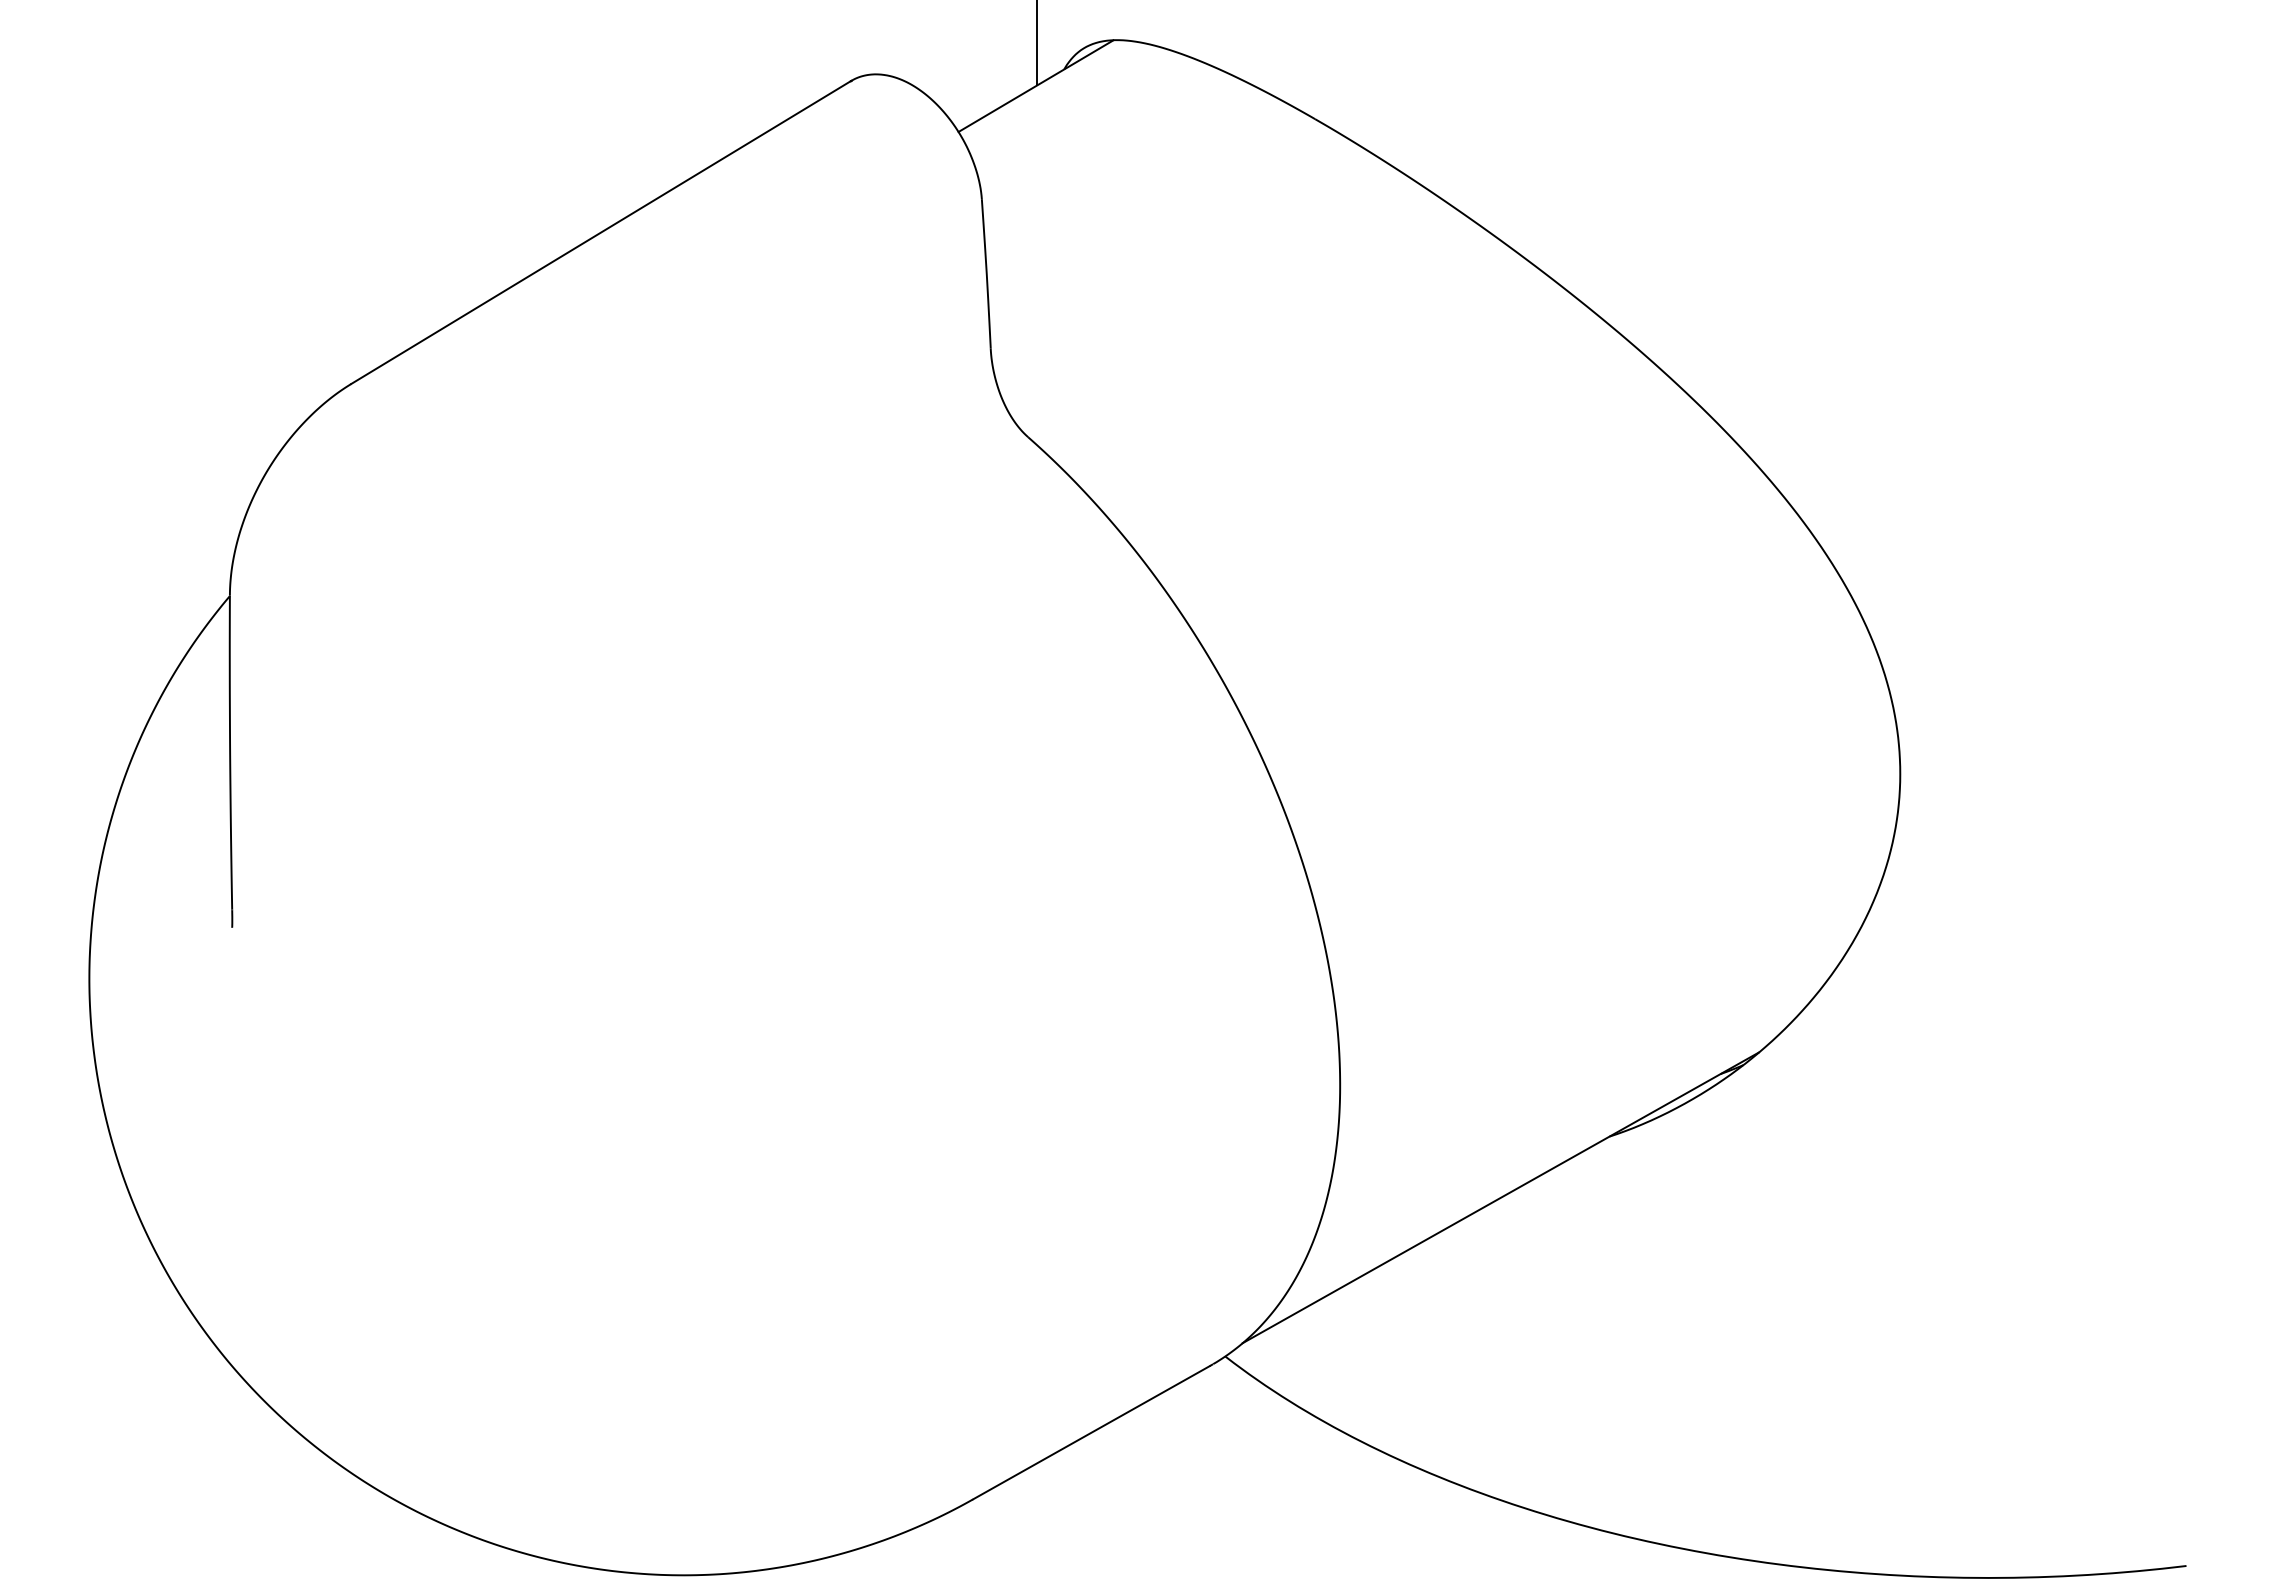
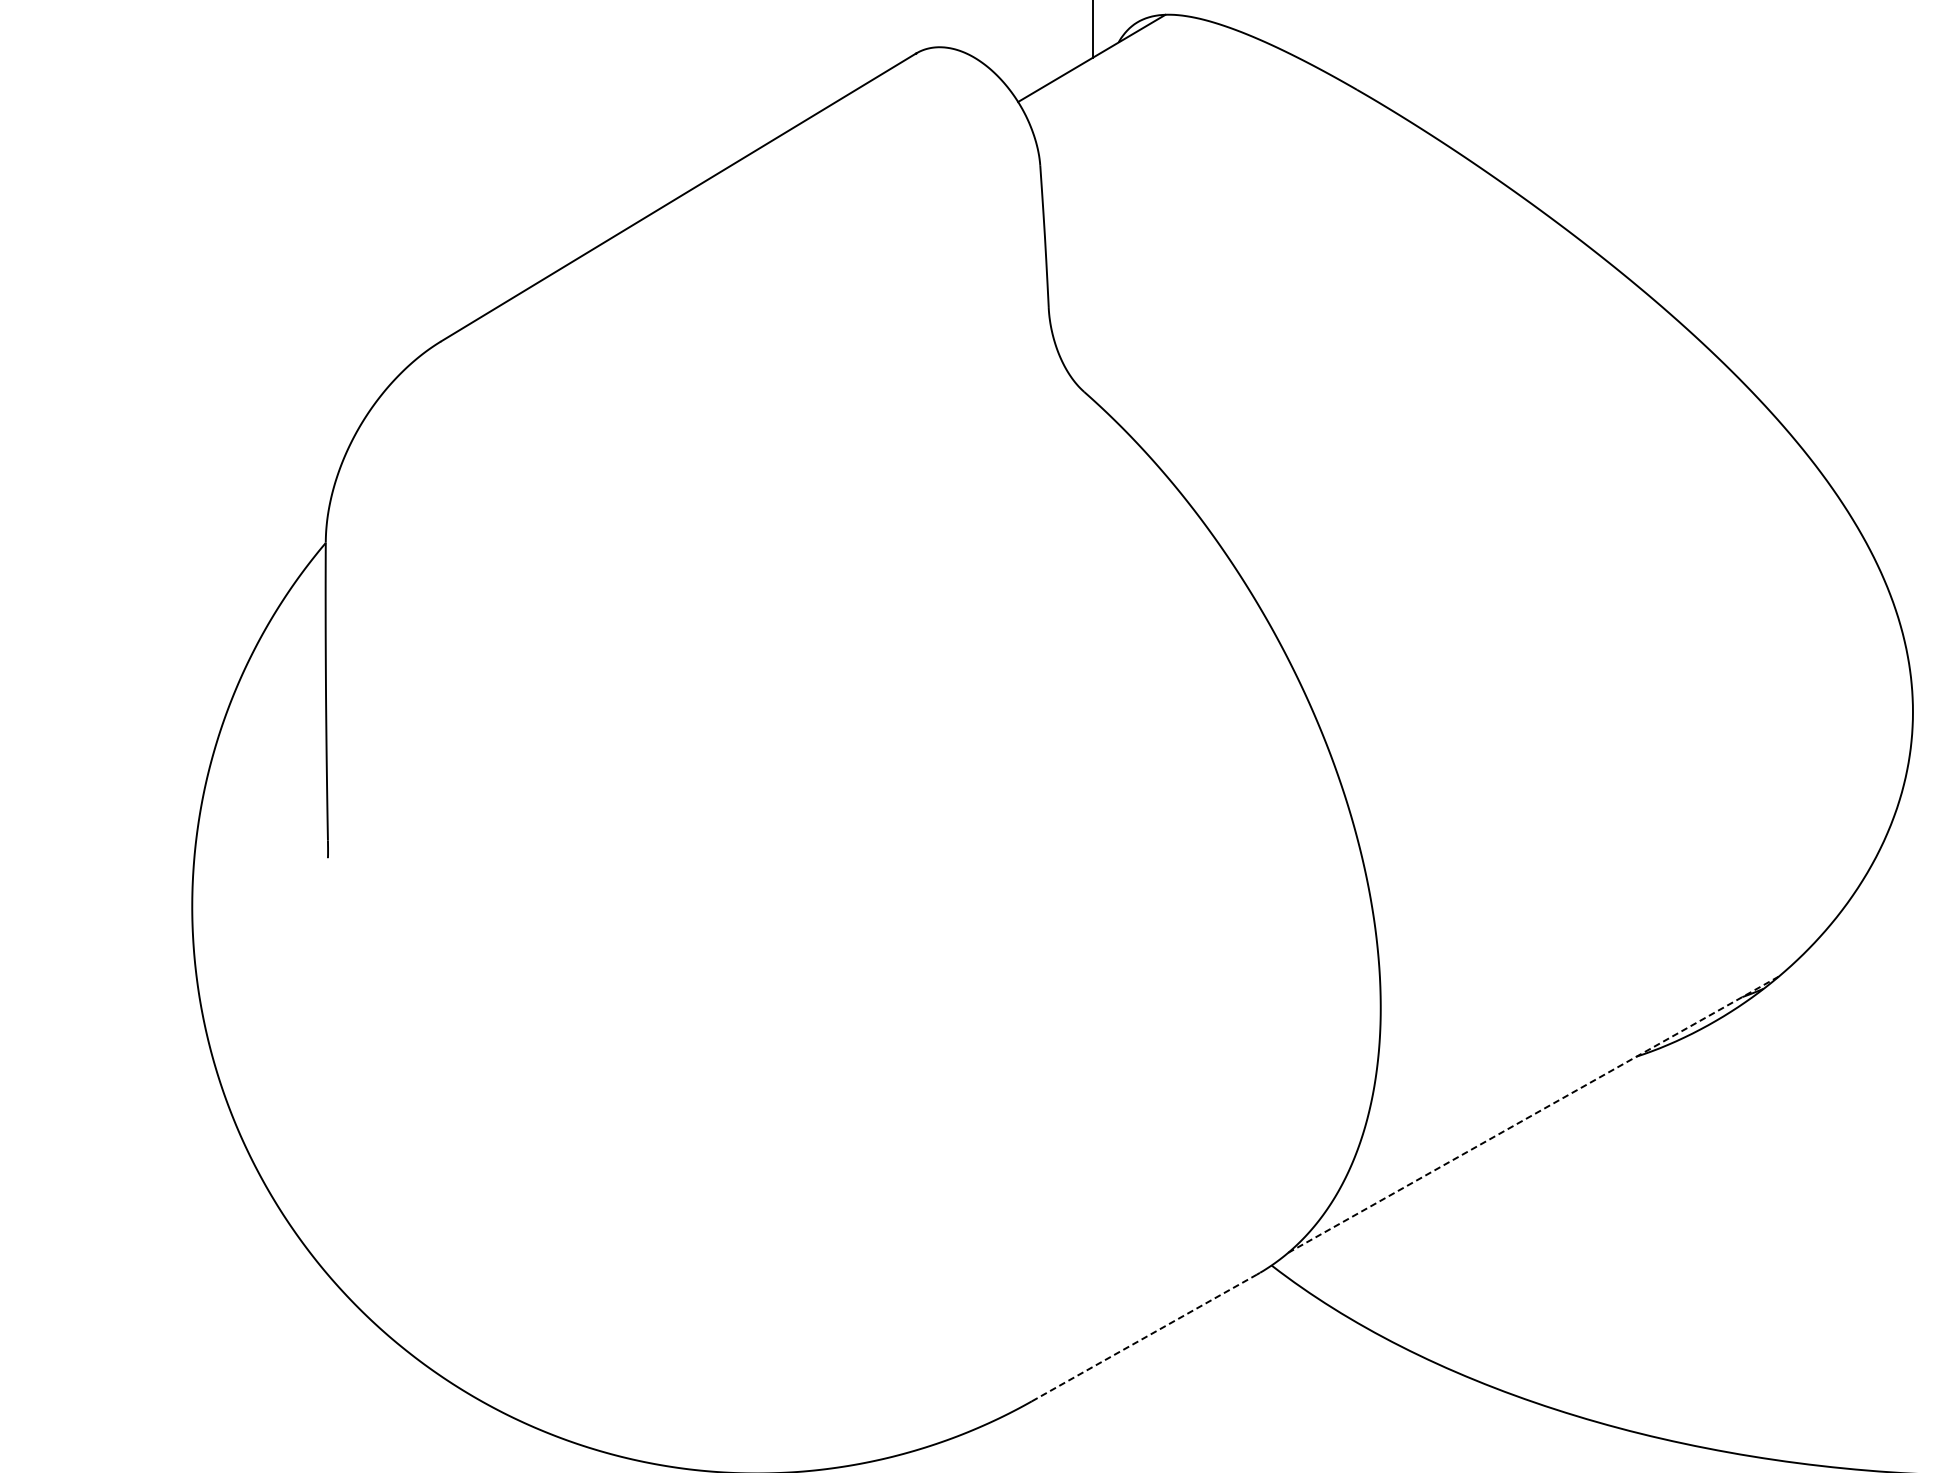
line: (1501, 1197) -> (1534, 1114), solid -> dashed
line: (1091, 1432) -> (1144, 1337), solid -> dashed

